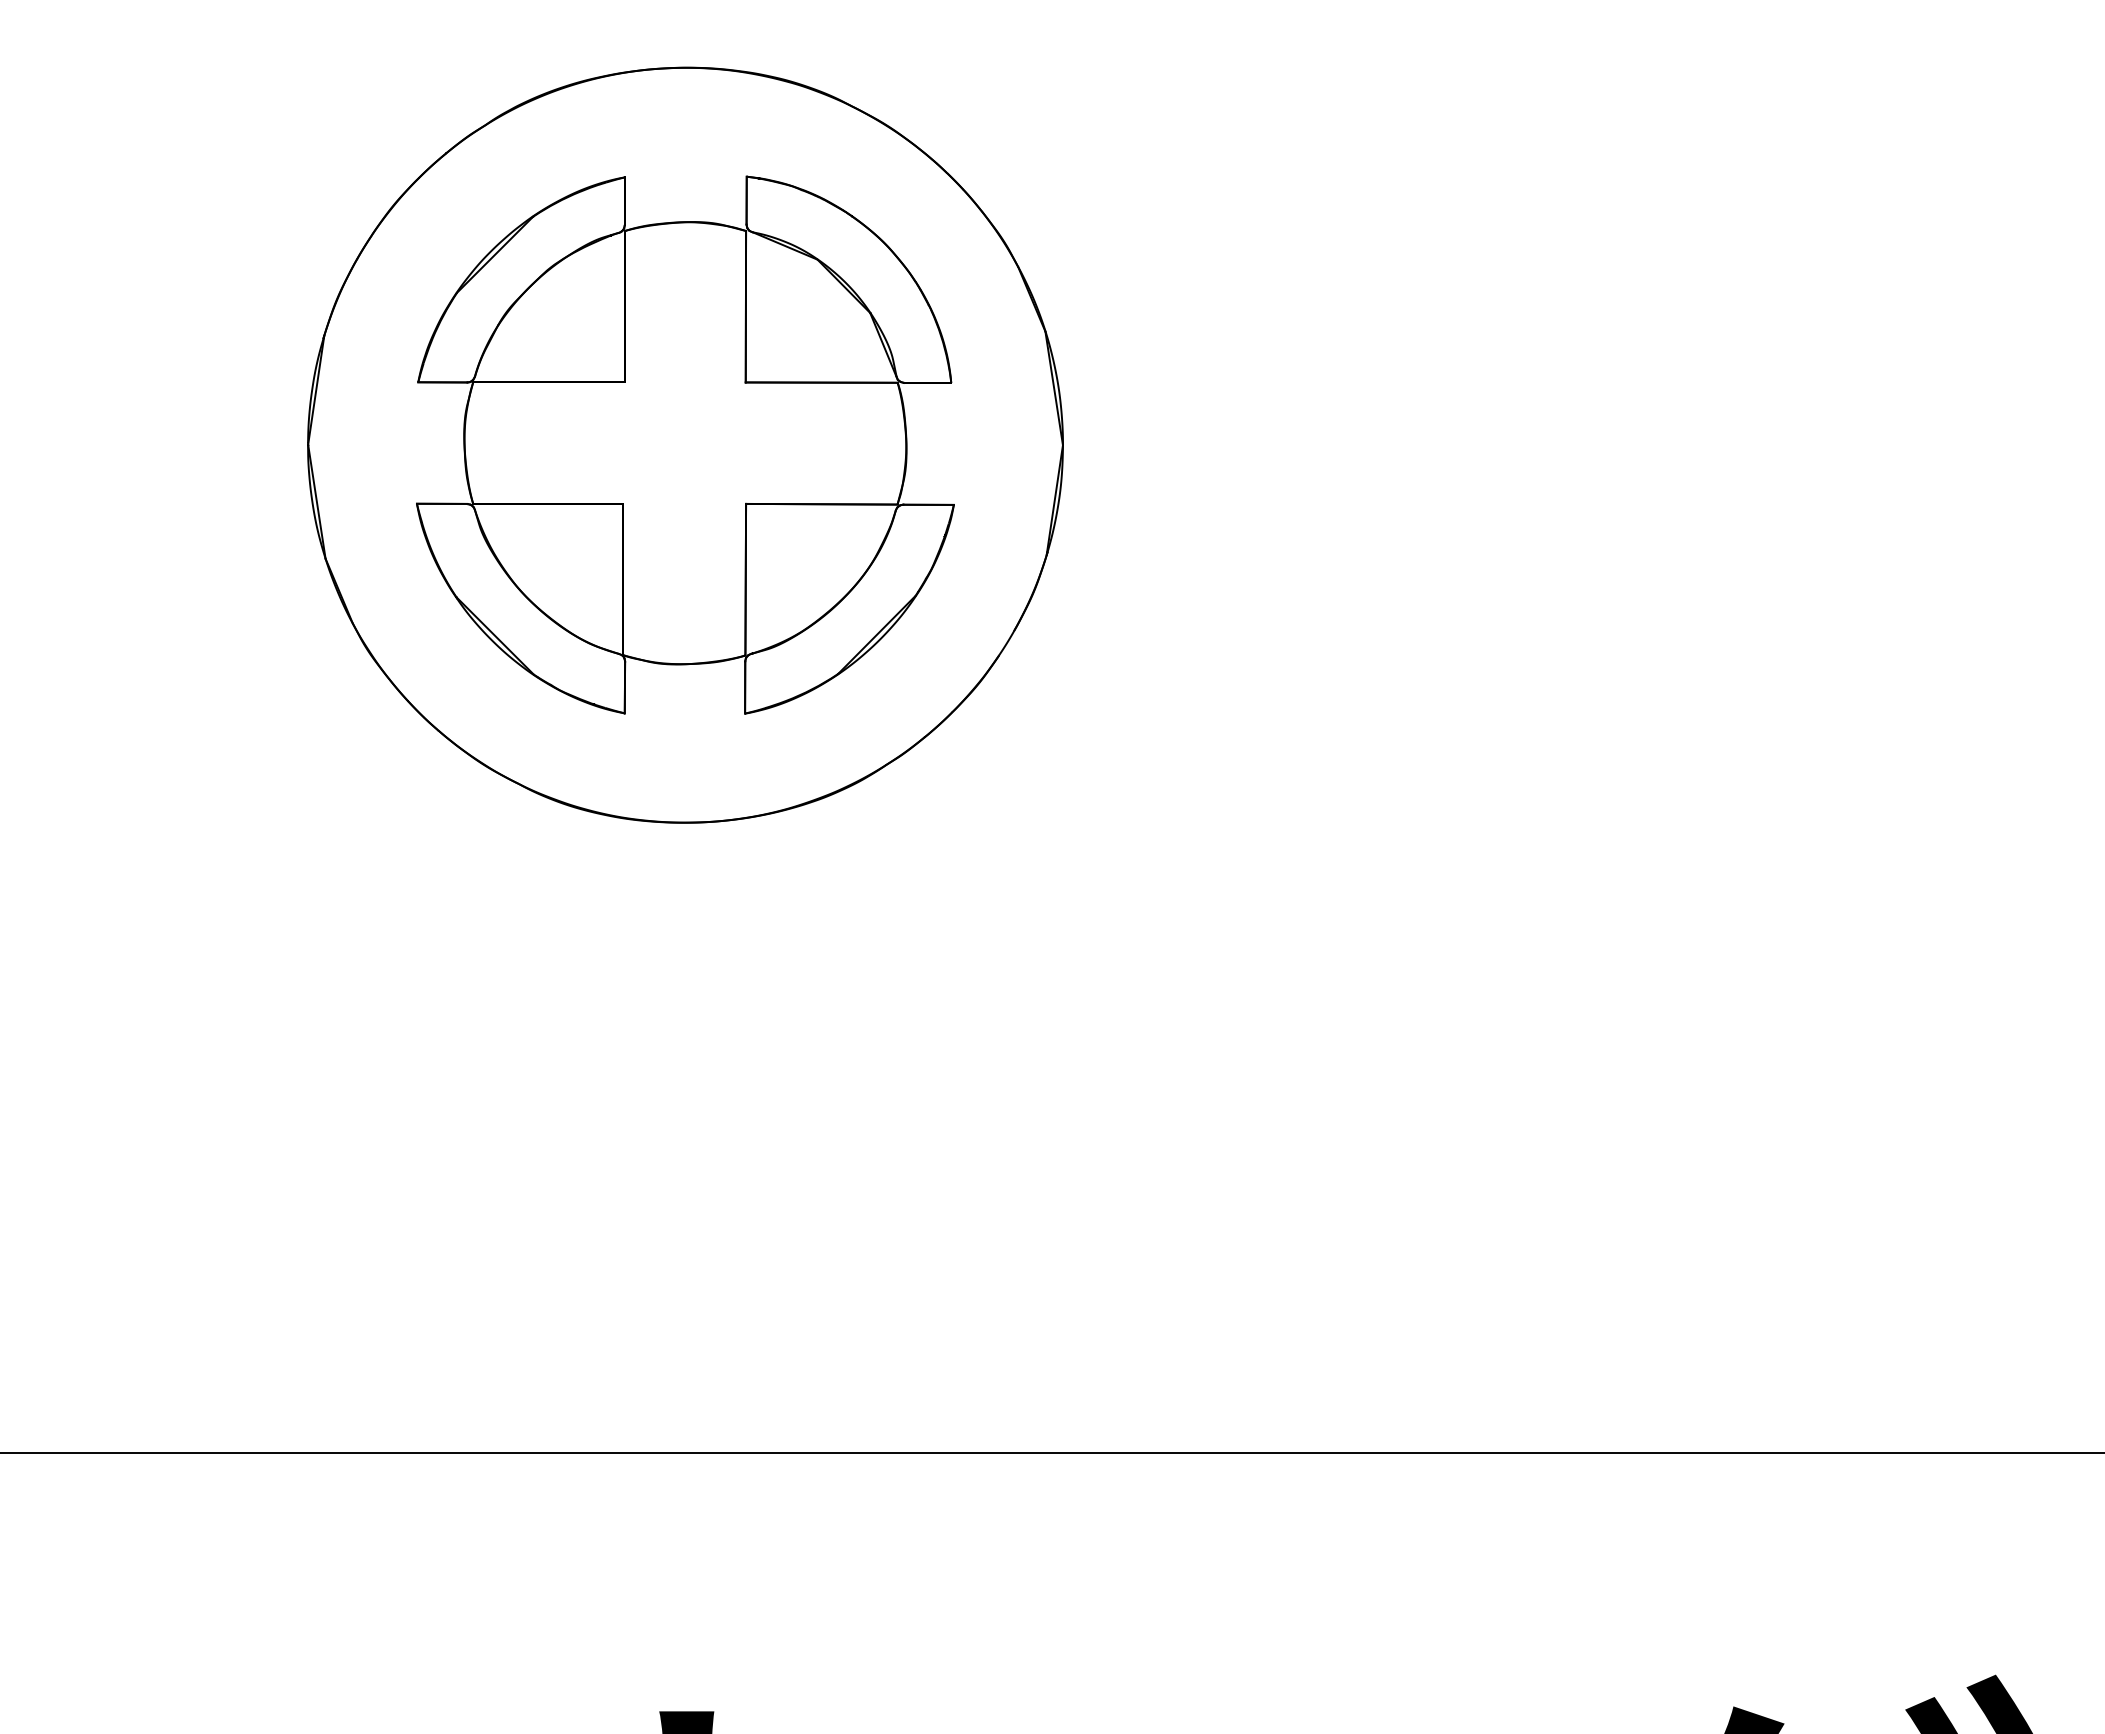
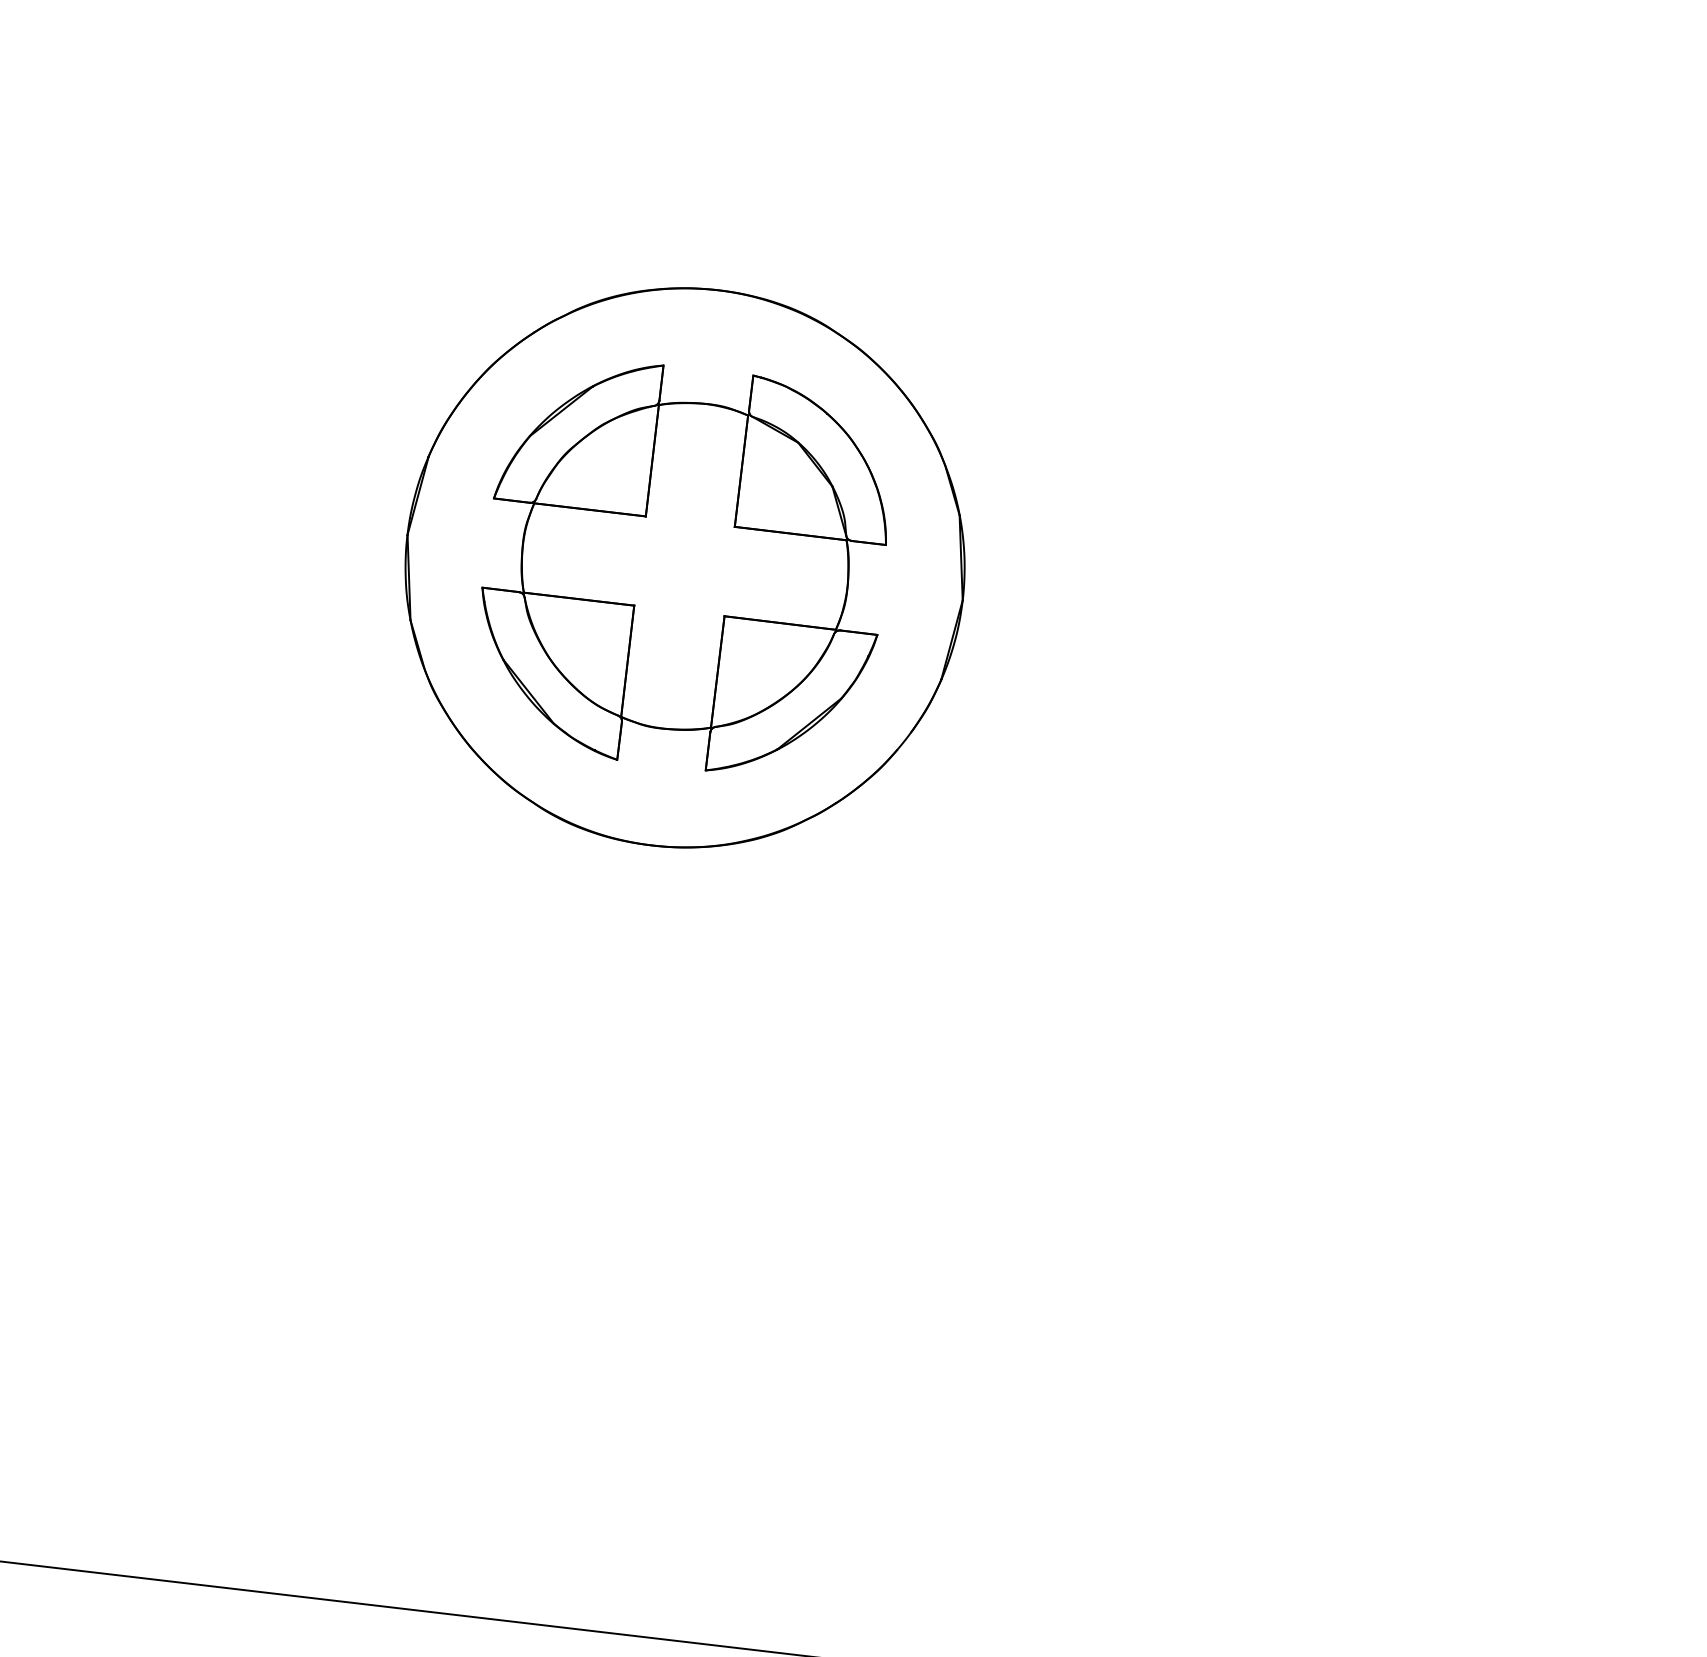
part: (685, 444) -> (685, 567), size x0.7

